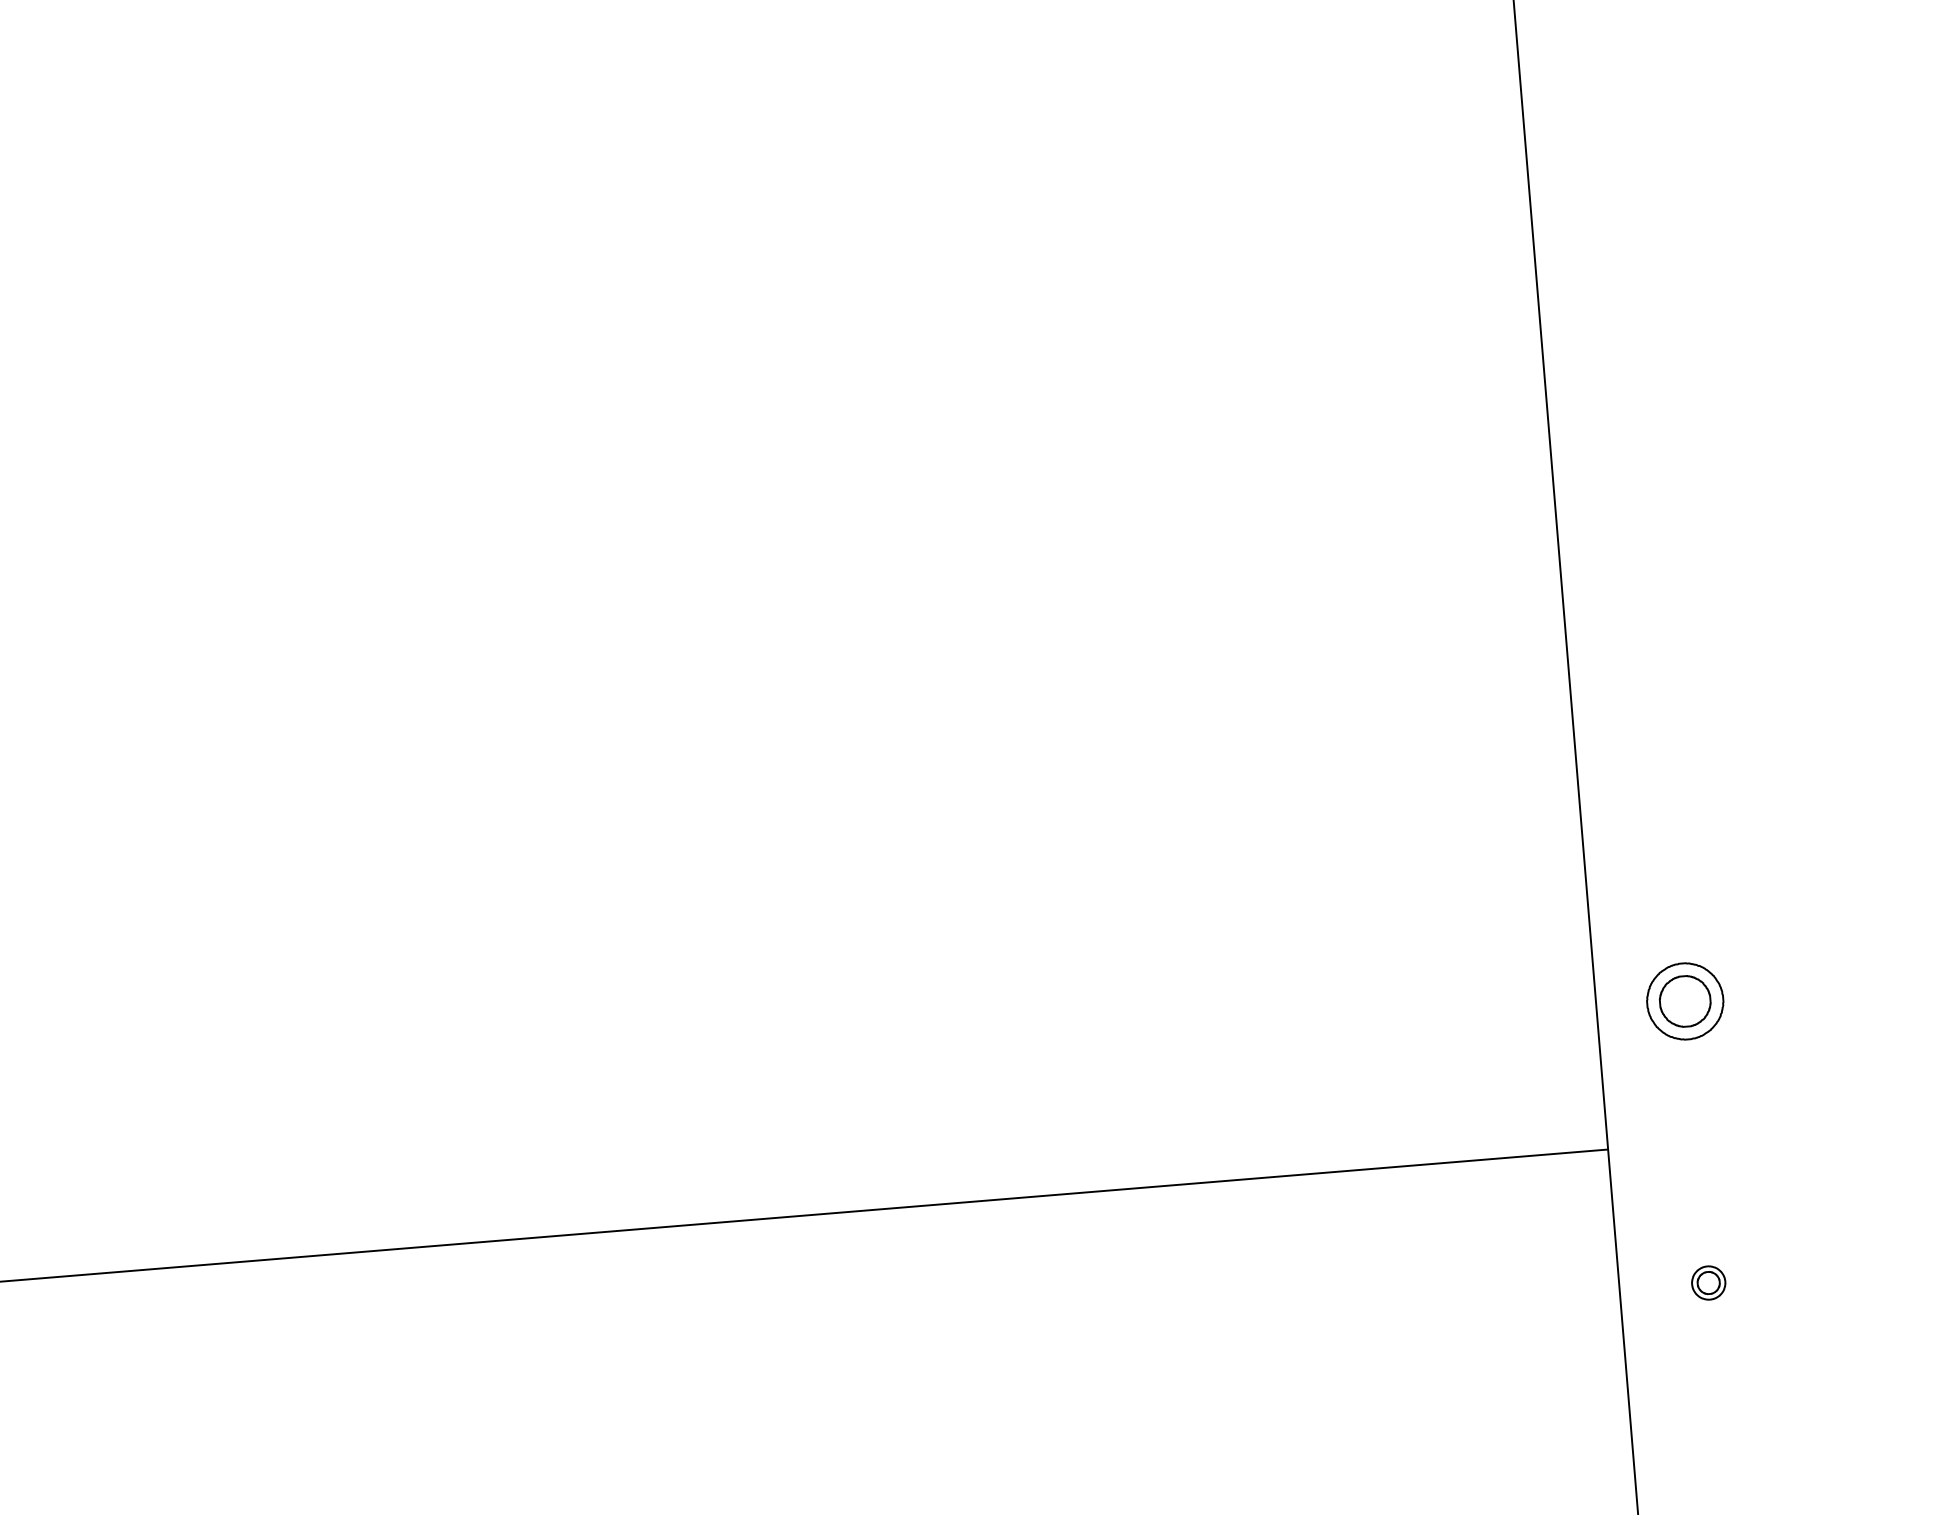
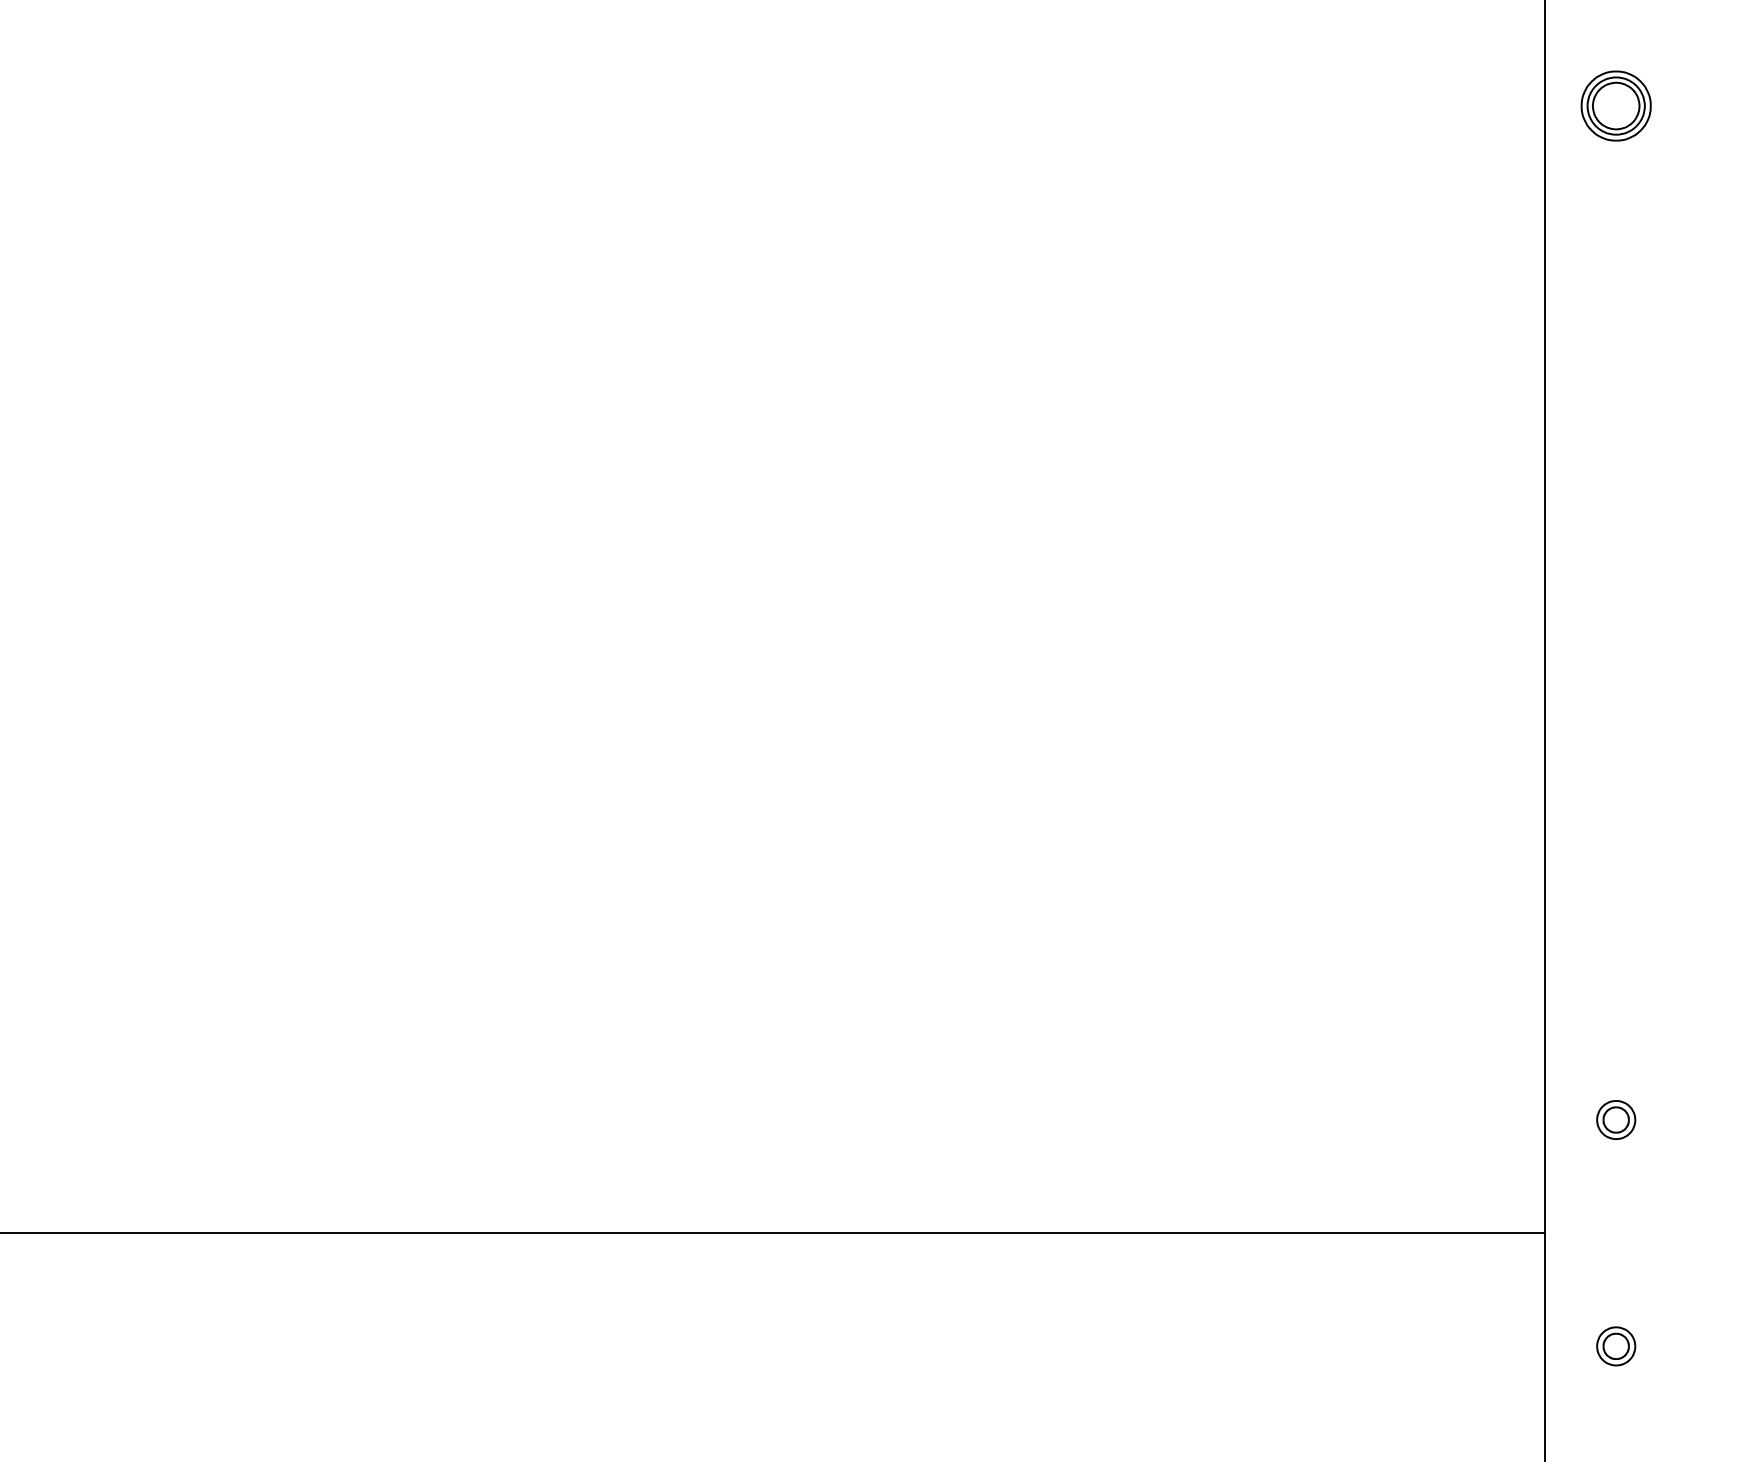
part: (1685, 1000) -> (1616, 1119), size x0.62
part: (1708, 1283) -> (1616, 1346), size x1.43

